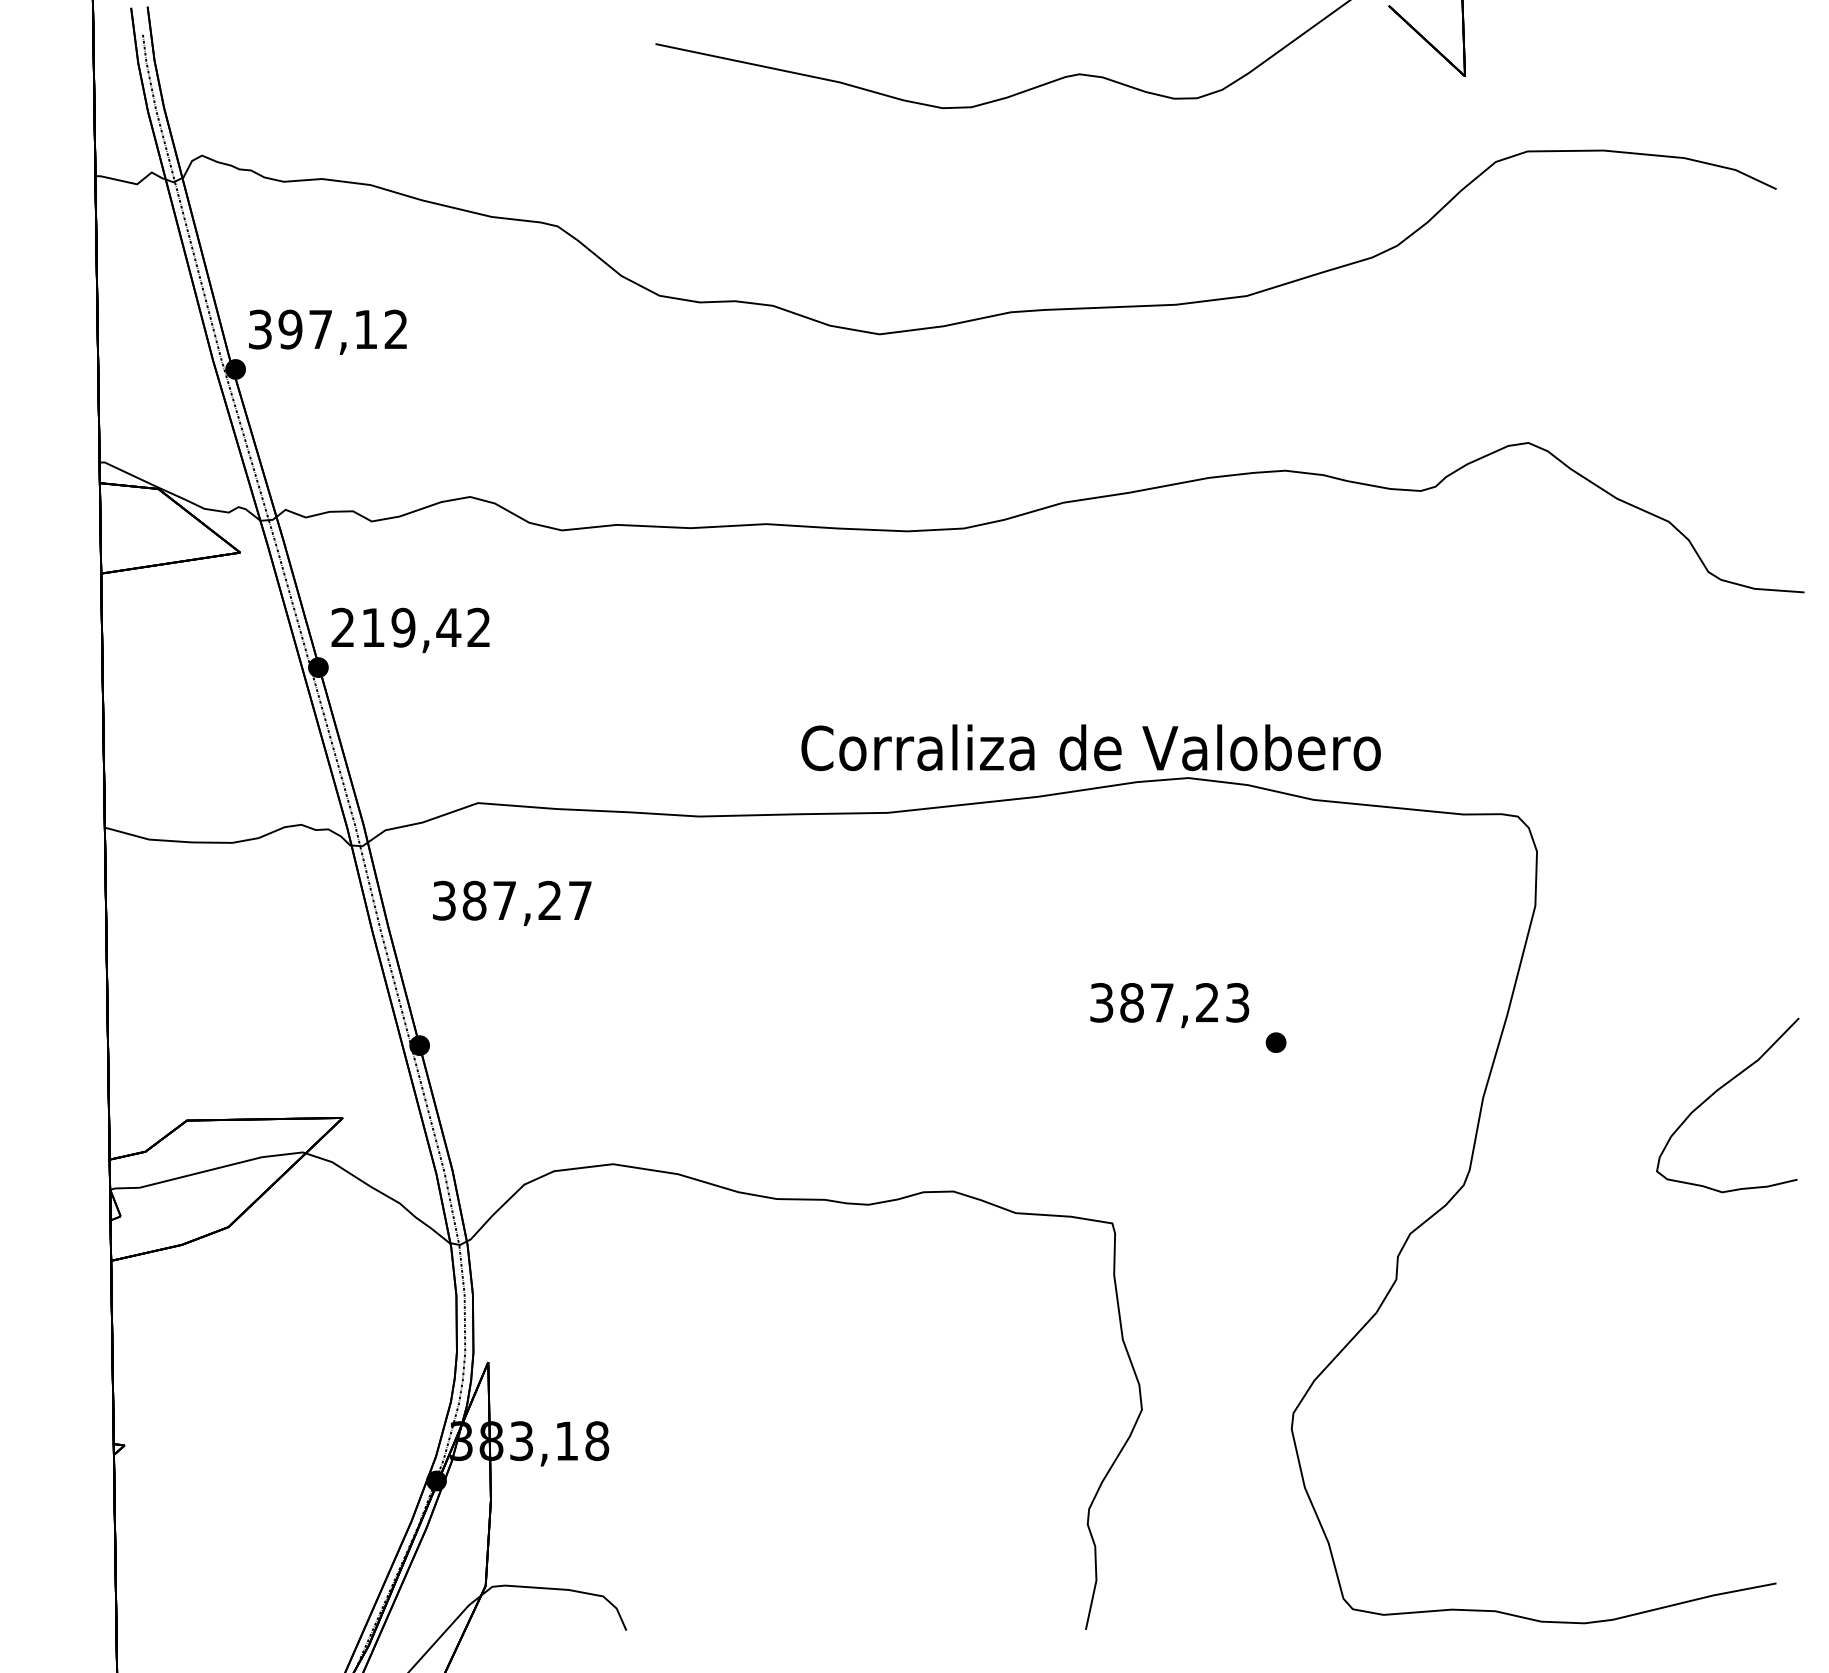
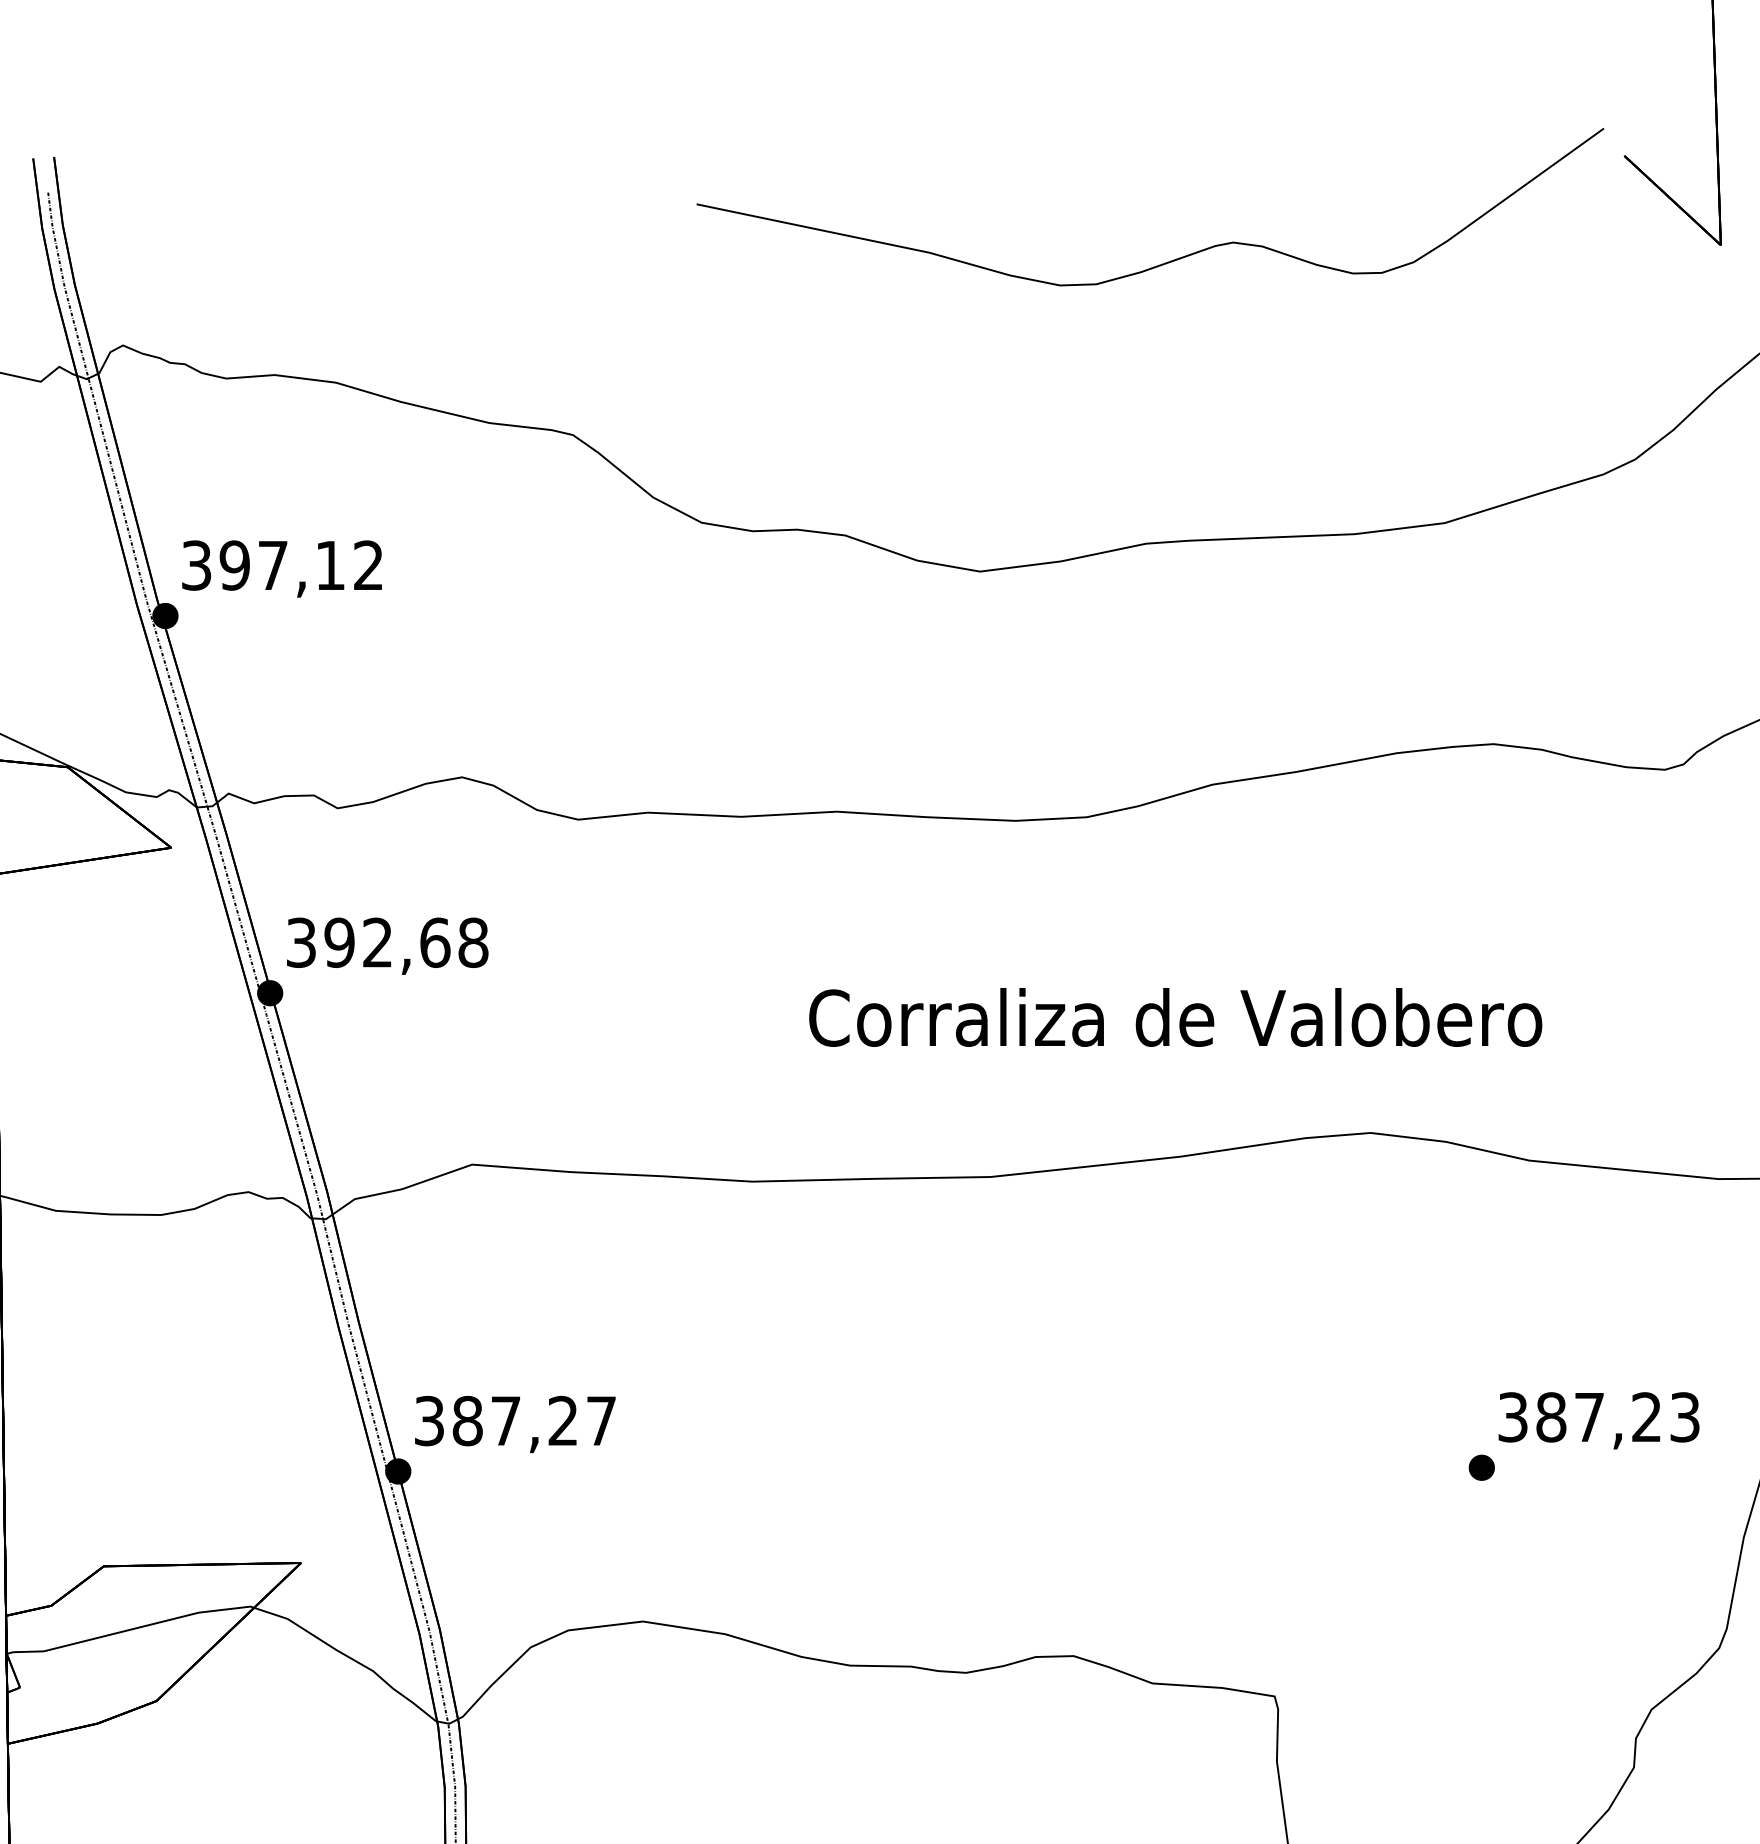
text: (410, 627) -> (386, 942), 219,42 -> 392,68
text: (1090, 747) -> (1174, 1017), moved
text: (512, 903) -> (515, 1424), moved
text: (1169, 1005) -> (1598, 1420), moved

